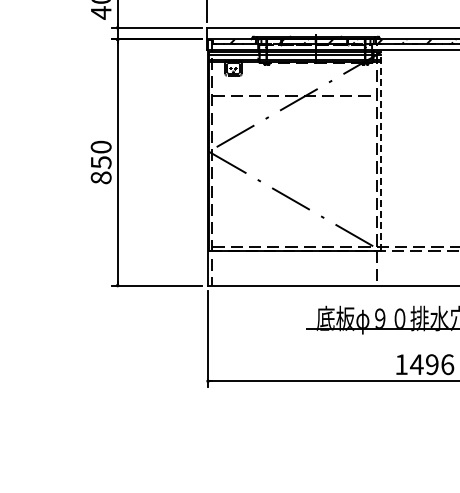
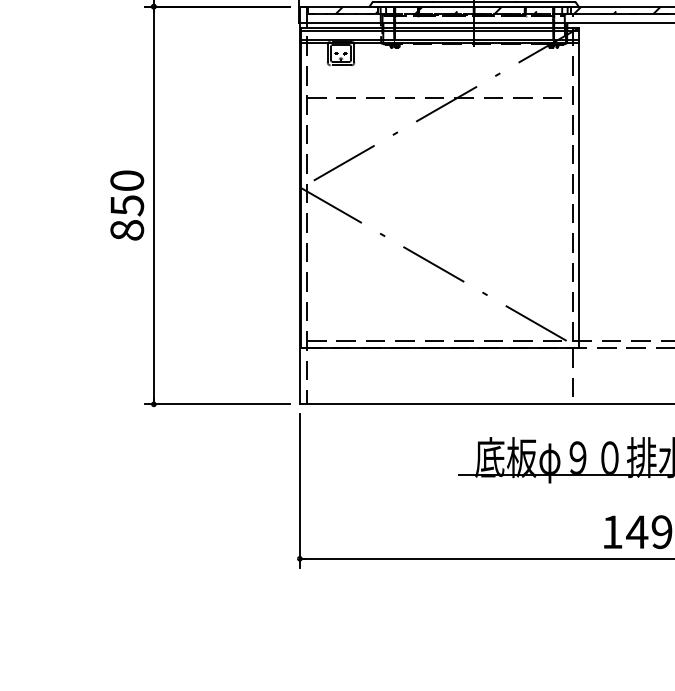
line: (381, 151) -> (580, 187), dashed -> solid

